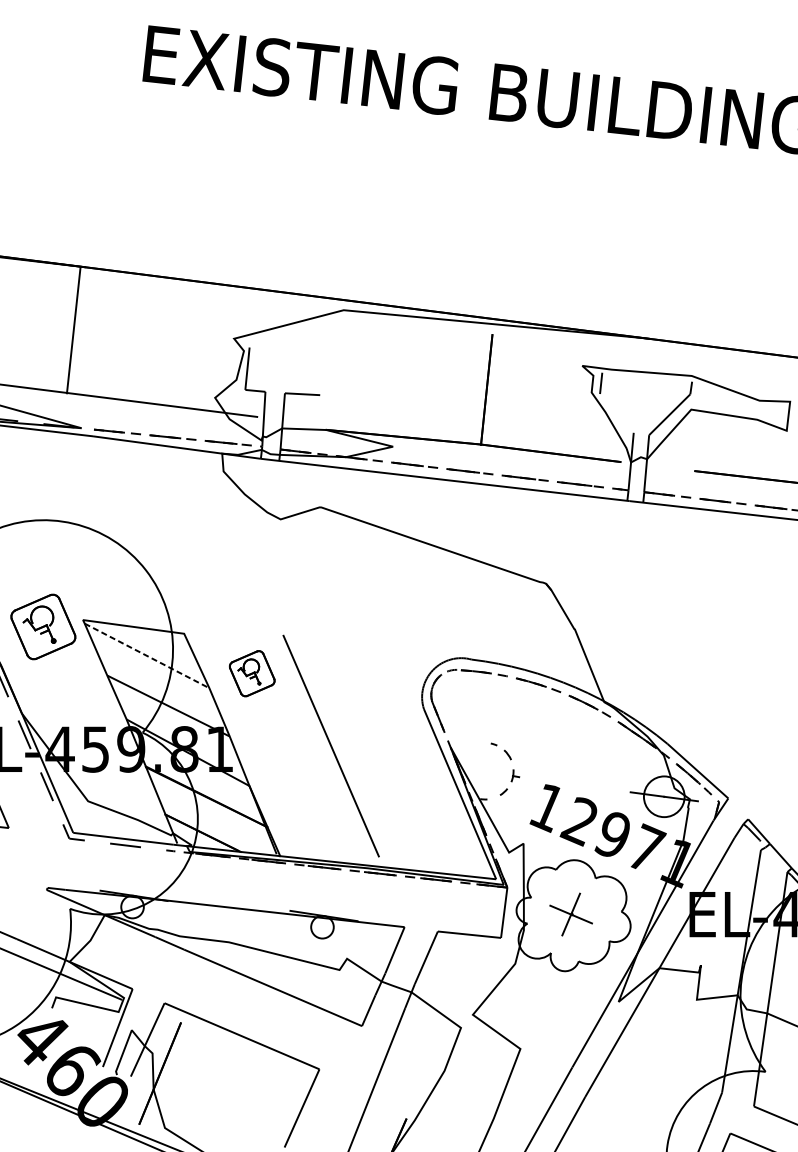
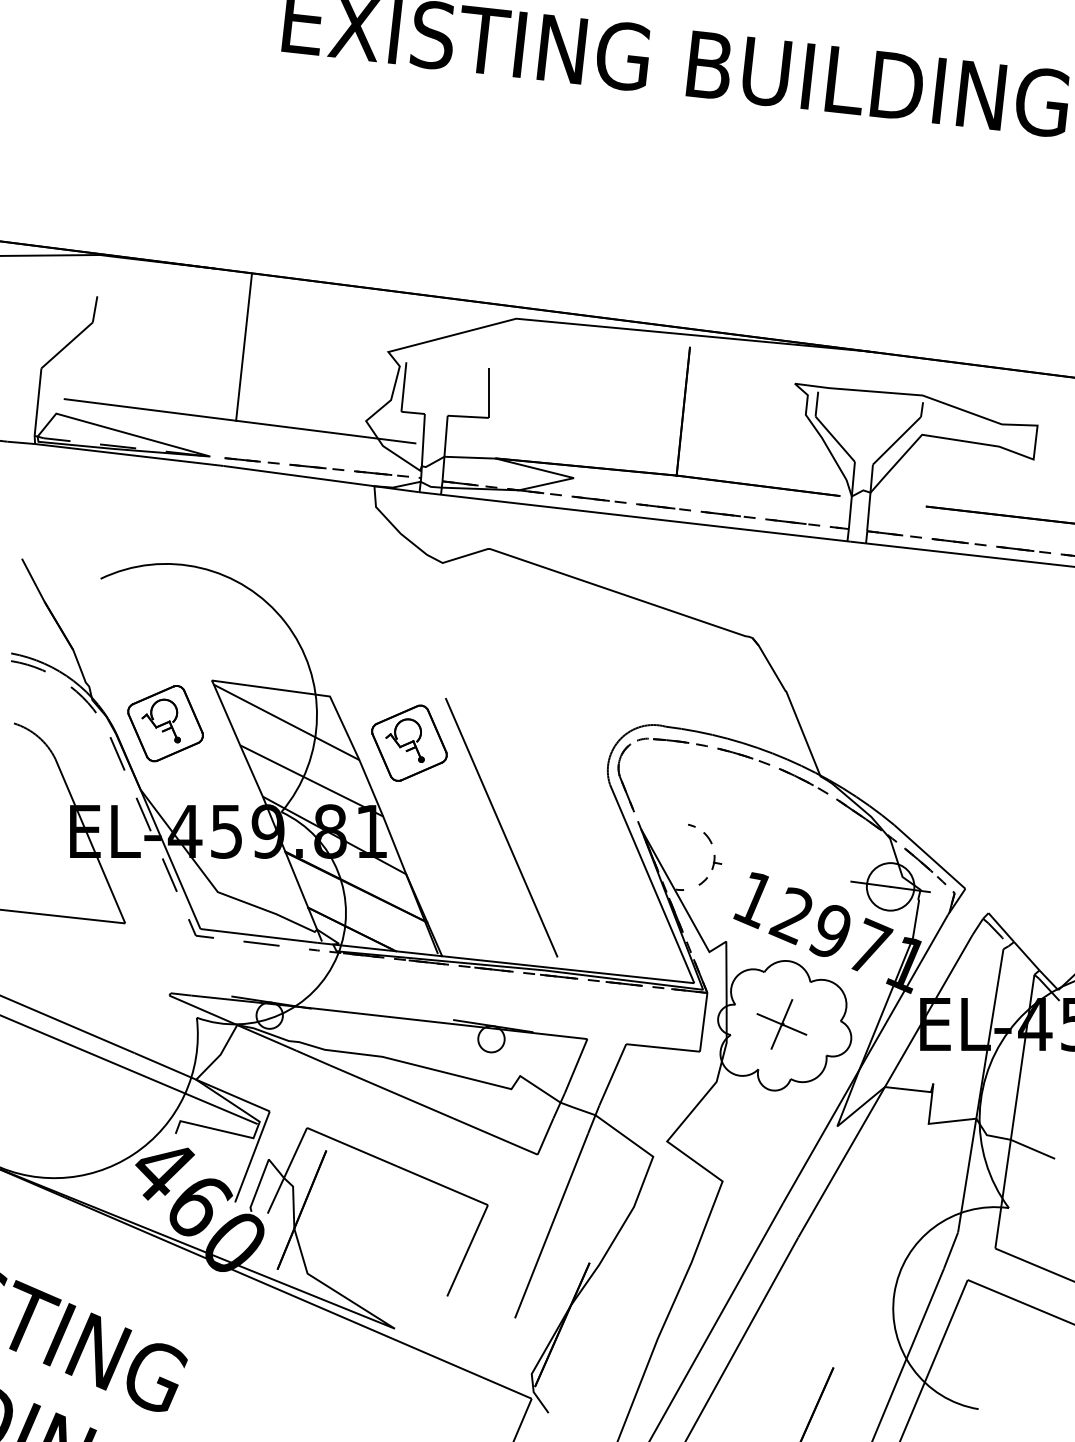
line: (73, 330) -> (243, 347), moved
line: (319, 373) -> (488, 392), added
line: (616, 412) -> (834, 438), added
part: (43, 626) -> (165, 723), moved
line: (146, 656) -> (286, 722), dashed -> solid
part: (252, 673) -> (409, 742), size x1.43

